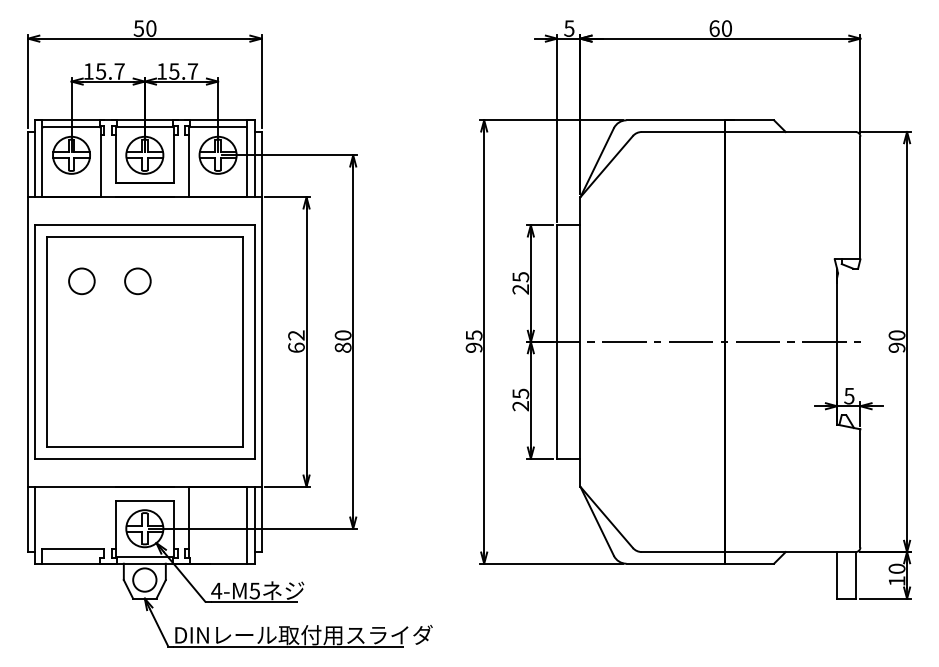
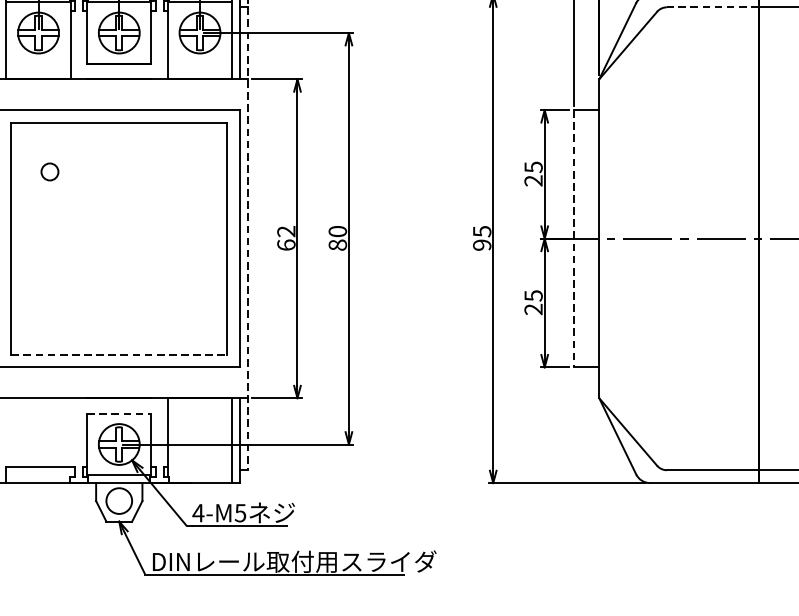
line: (683, 132) -> (712, 7), solid -> dashed
circle: (81, 281) -> (49, 172), size x0.6
circle: (137, 281) -> (111, 172), removed
line: (261, 342) -> (247, 239), solid -> dashed
line: (557, 342) -> (574, 239), solid -> dashed
line: (144, 447) -> (118, 355), solid -> dashed
line: (145, 500) -> (120, 413), solid -> dashed

